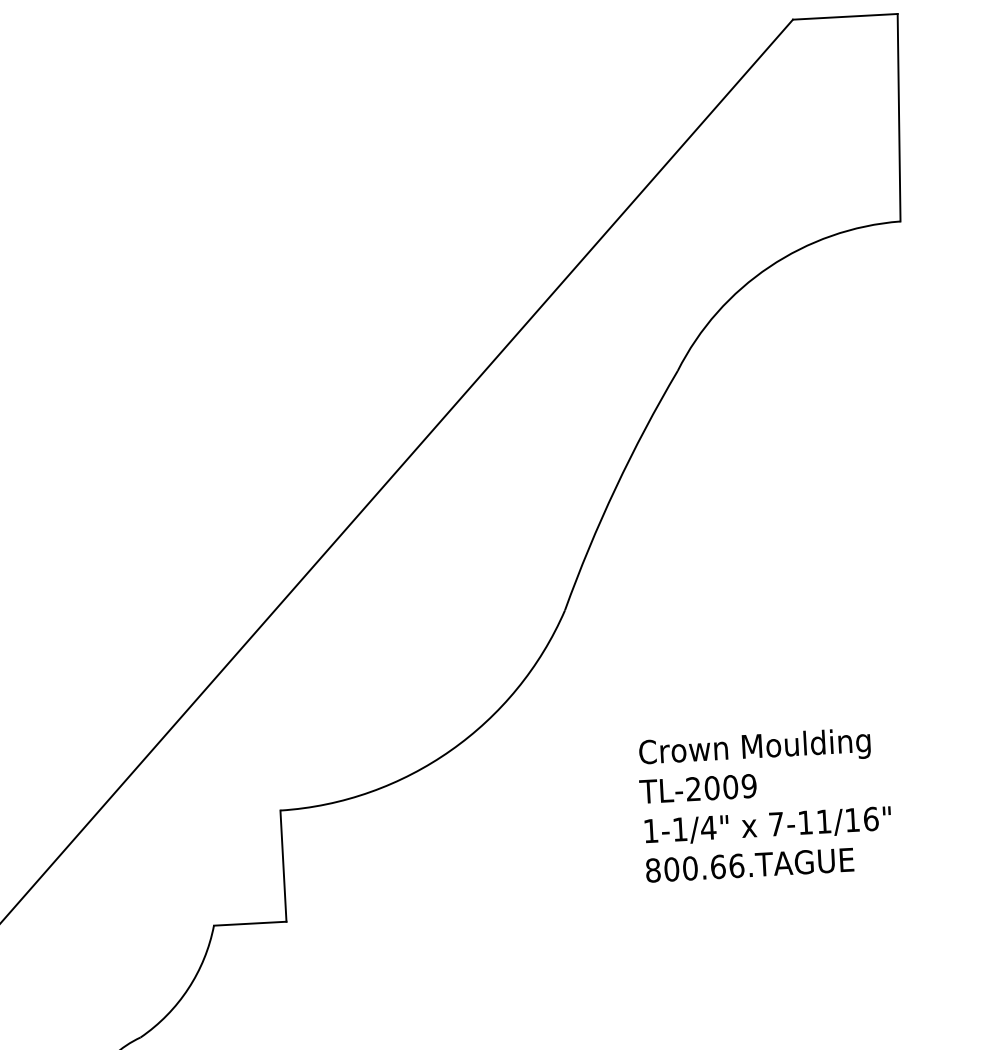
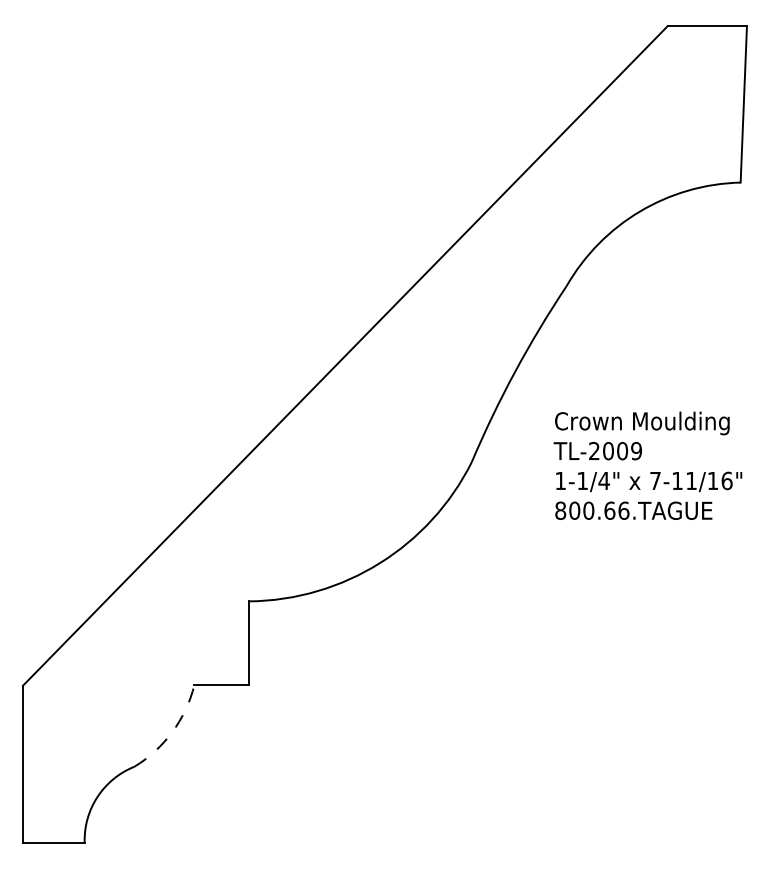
text: (764, 804) -> (647, 465), moved
arc: (188, 988) -> (172, 731), solid -> dashed

